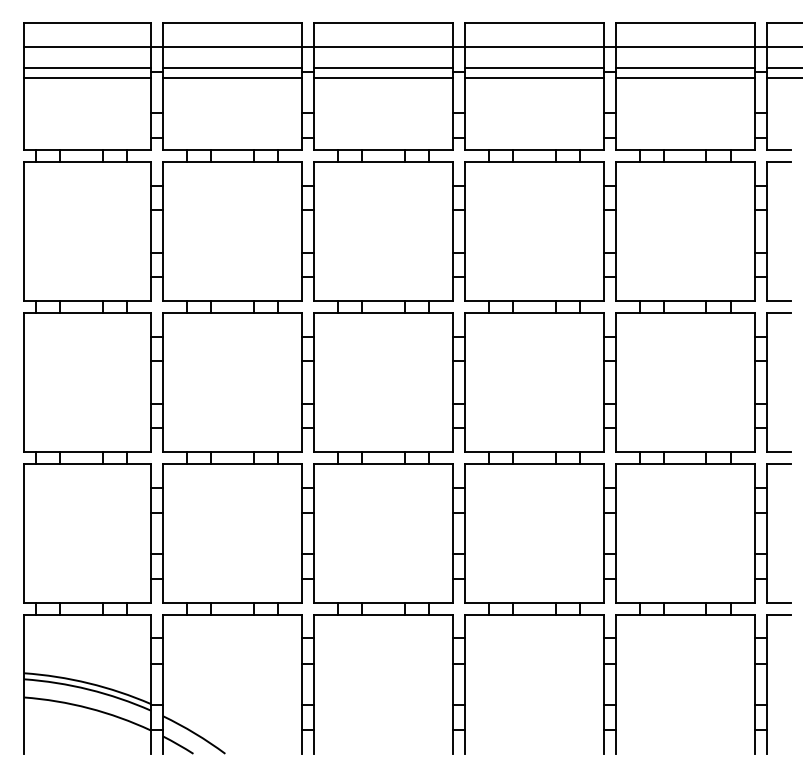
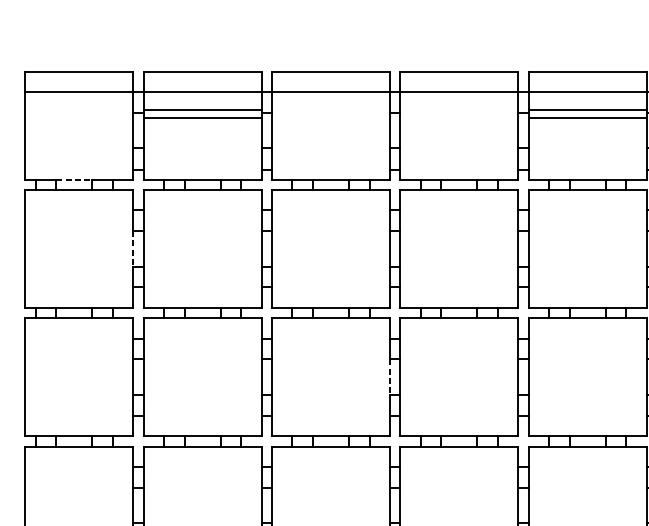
line: (87, 68) -> (79, 110), removed
line: (382, 68) -> (330, 110), removed
line: (533, 68) -> (458, 110), removed
line: (87, 77) -> (79, 117), removed
line: (382, 77) -> (330, 117), removed
line: (533, 77) -> (458, 117), removed
line: (81, 149) -> (74, 179), solid -> dashed
line: (150, 231) -> (132, 248), solid -> dashed
line: (452, 382) -> (389, 377), solid -> dashed

